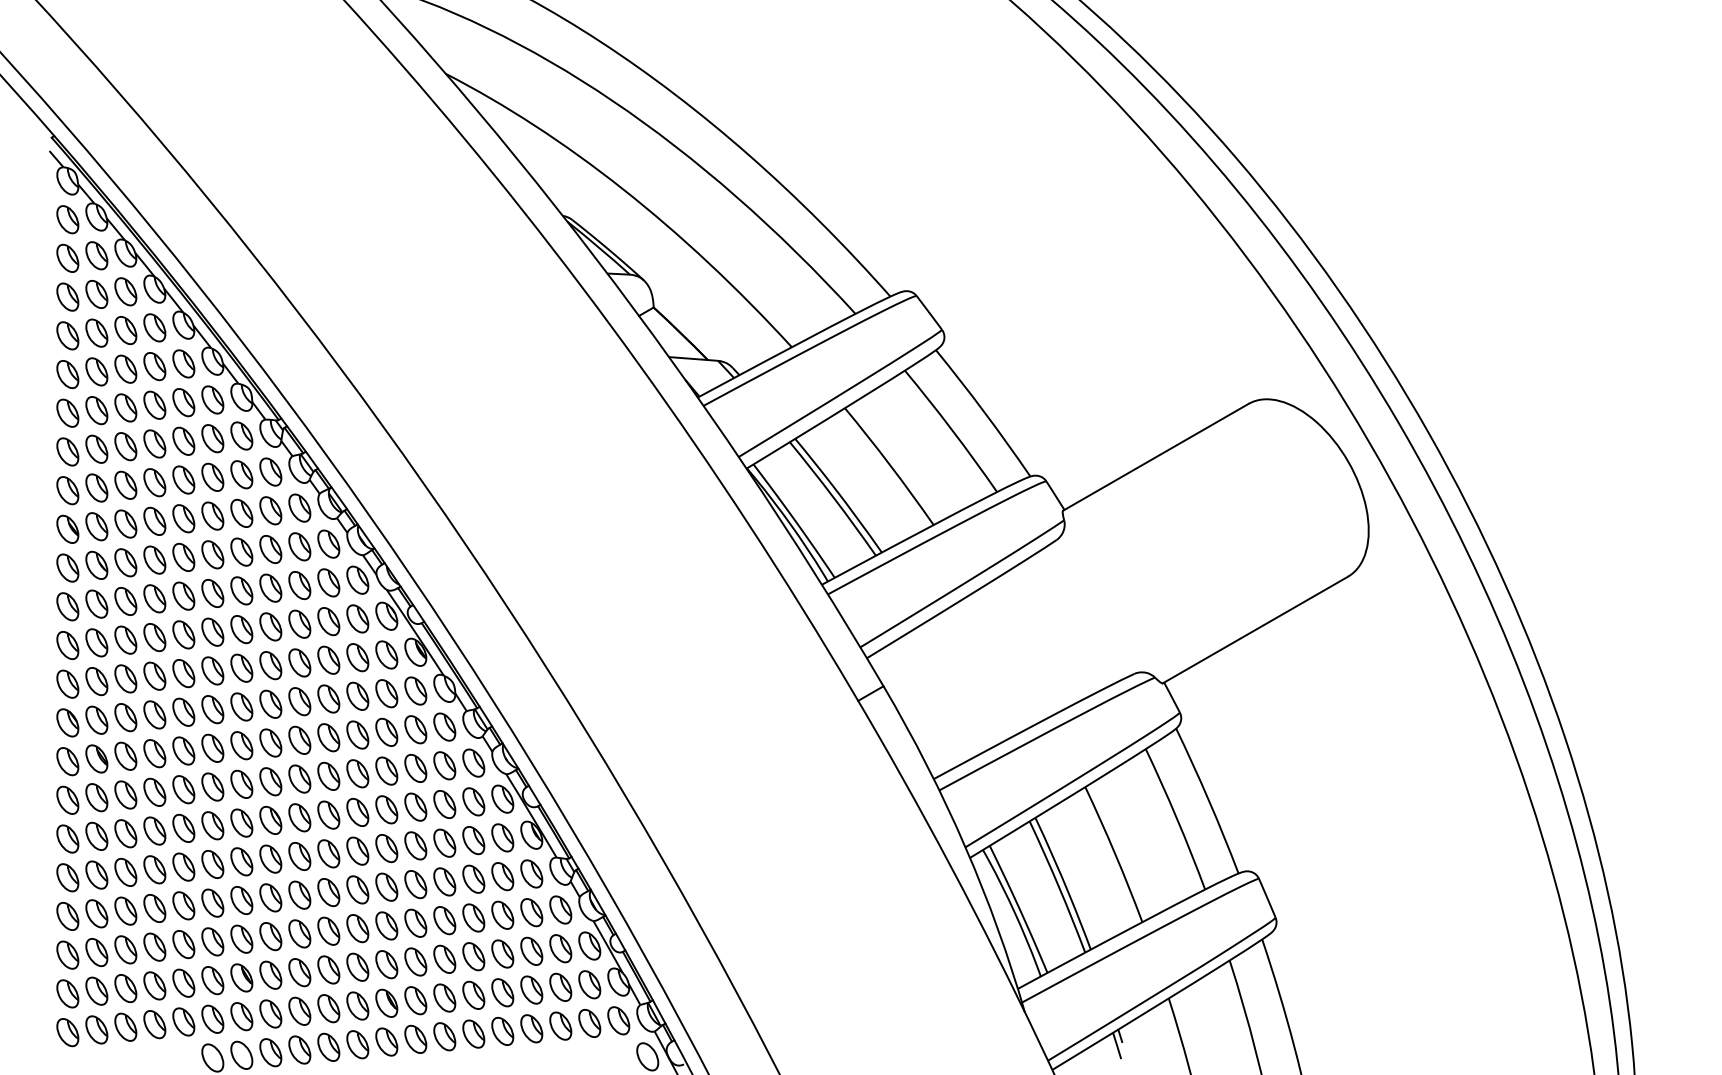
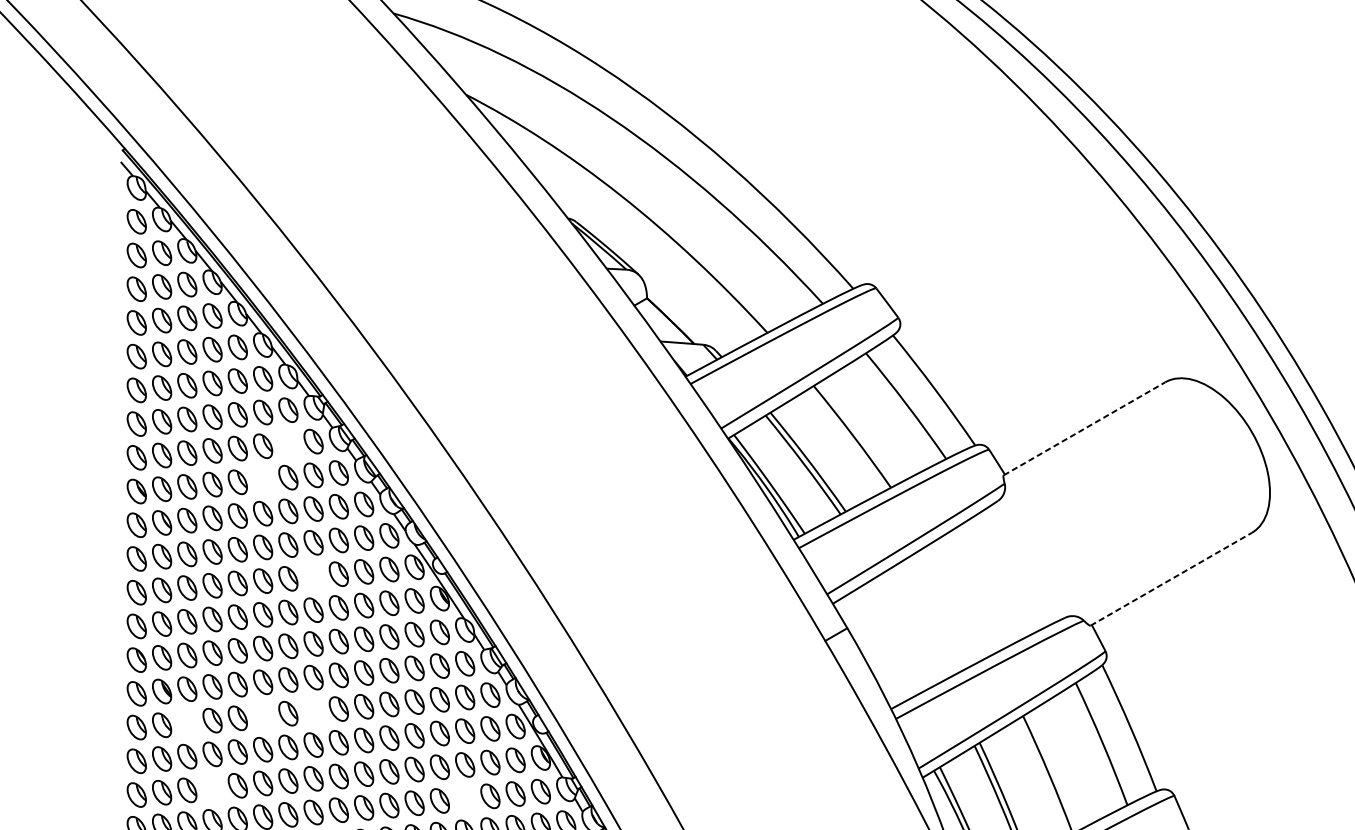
line: (1155, 457) -> (1084, 428), solid -> dashed
part: (241, 474) -> (288, 443), removed
part: (212, 515) -> (262, 479), removed
part: (270, 626) -> (313, 576), removed
line: (1255, 630) -> (1171, 579), solid -> dashed
part: (270, 781) -> (313, 711), removed
part: (212, 786) -> (262, 715), removed
part: (125, 794) -> (187, 722), removed
part: (154, 869) -> (212, 787), removed
part: (444, 881) -> (464, 798), removed

